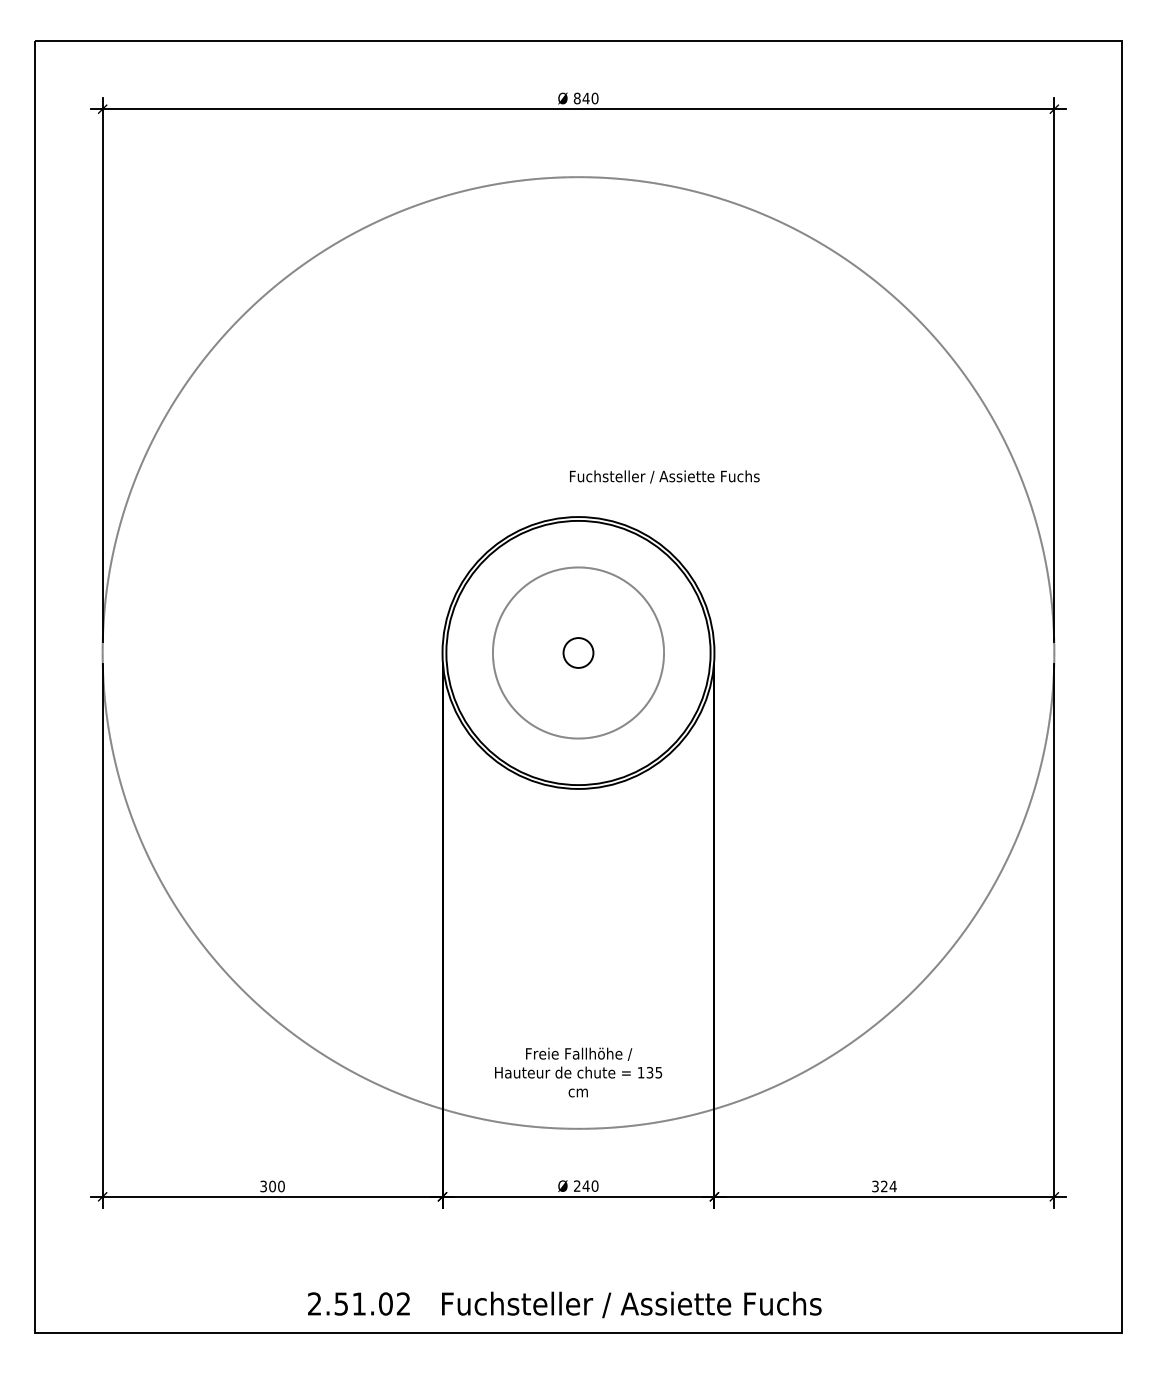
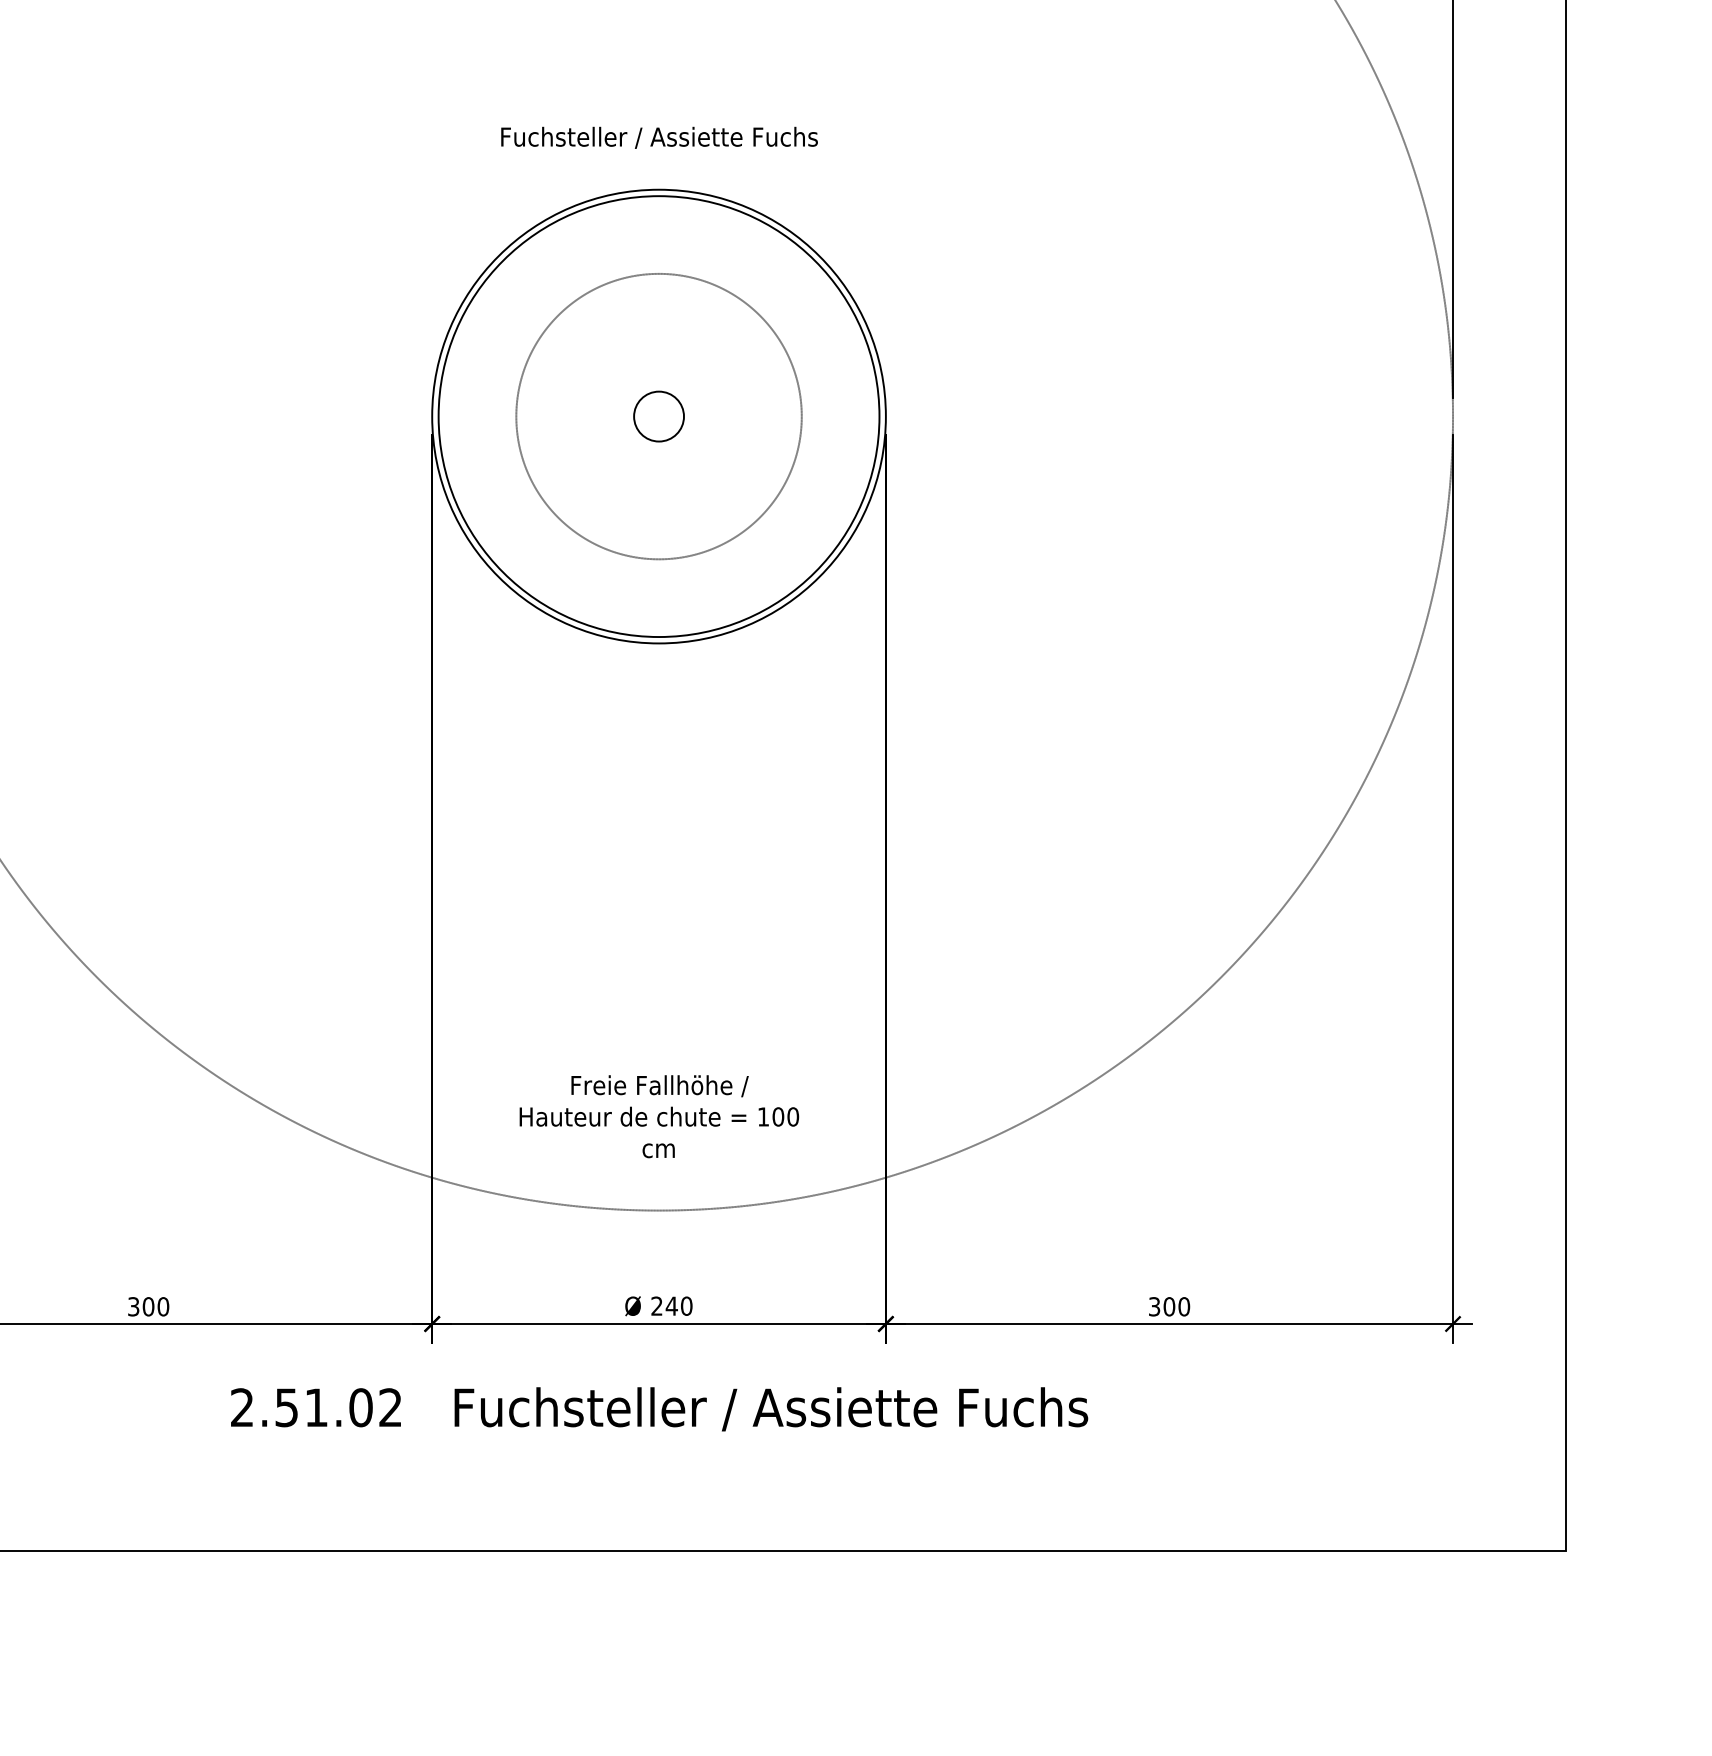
text: (664, 476) -> (659, 137), moved
text: (654, 1072) -> (785, 1116), 135 -> 100
text: (888, 1186) -> (1176, 1306), 324 -> 300
text: (564, 1304) -> (659, 1408), moved

